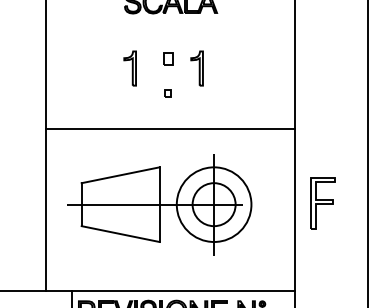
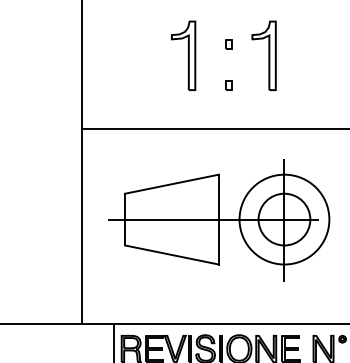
part: (167, 59) -> (228, 44), size x0.62
part: (129, 68) -> (182, 55), size x1.67
part: (196, 68) -> (263, 55), size x1.67

